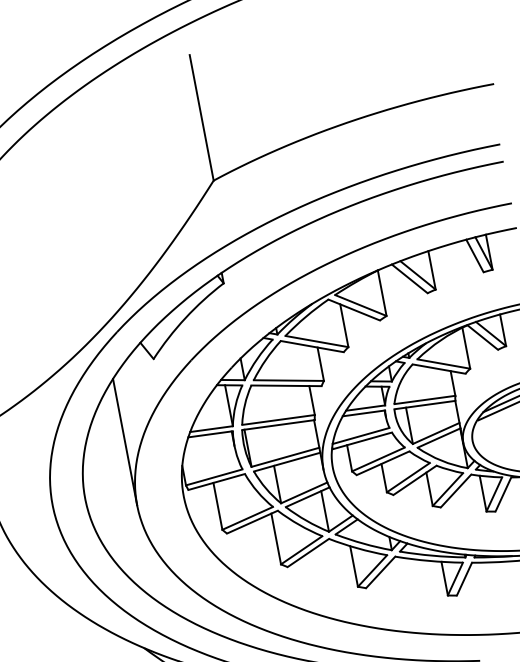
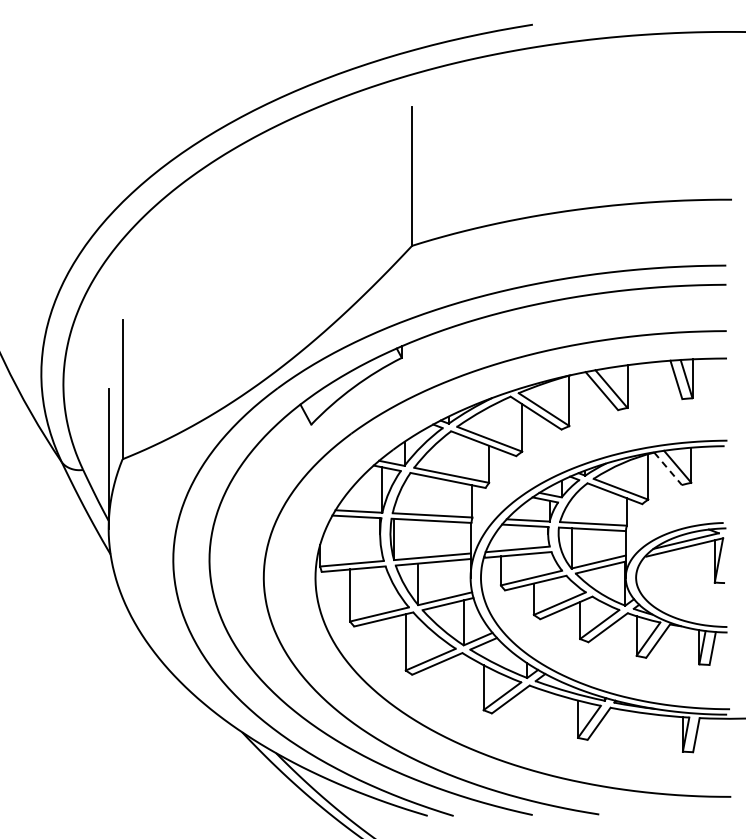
line: (483, 338) -> (668, 469), solid -> dashed
line: (124, 441) -> (263, 507), removed

